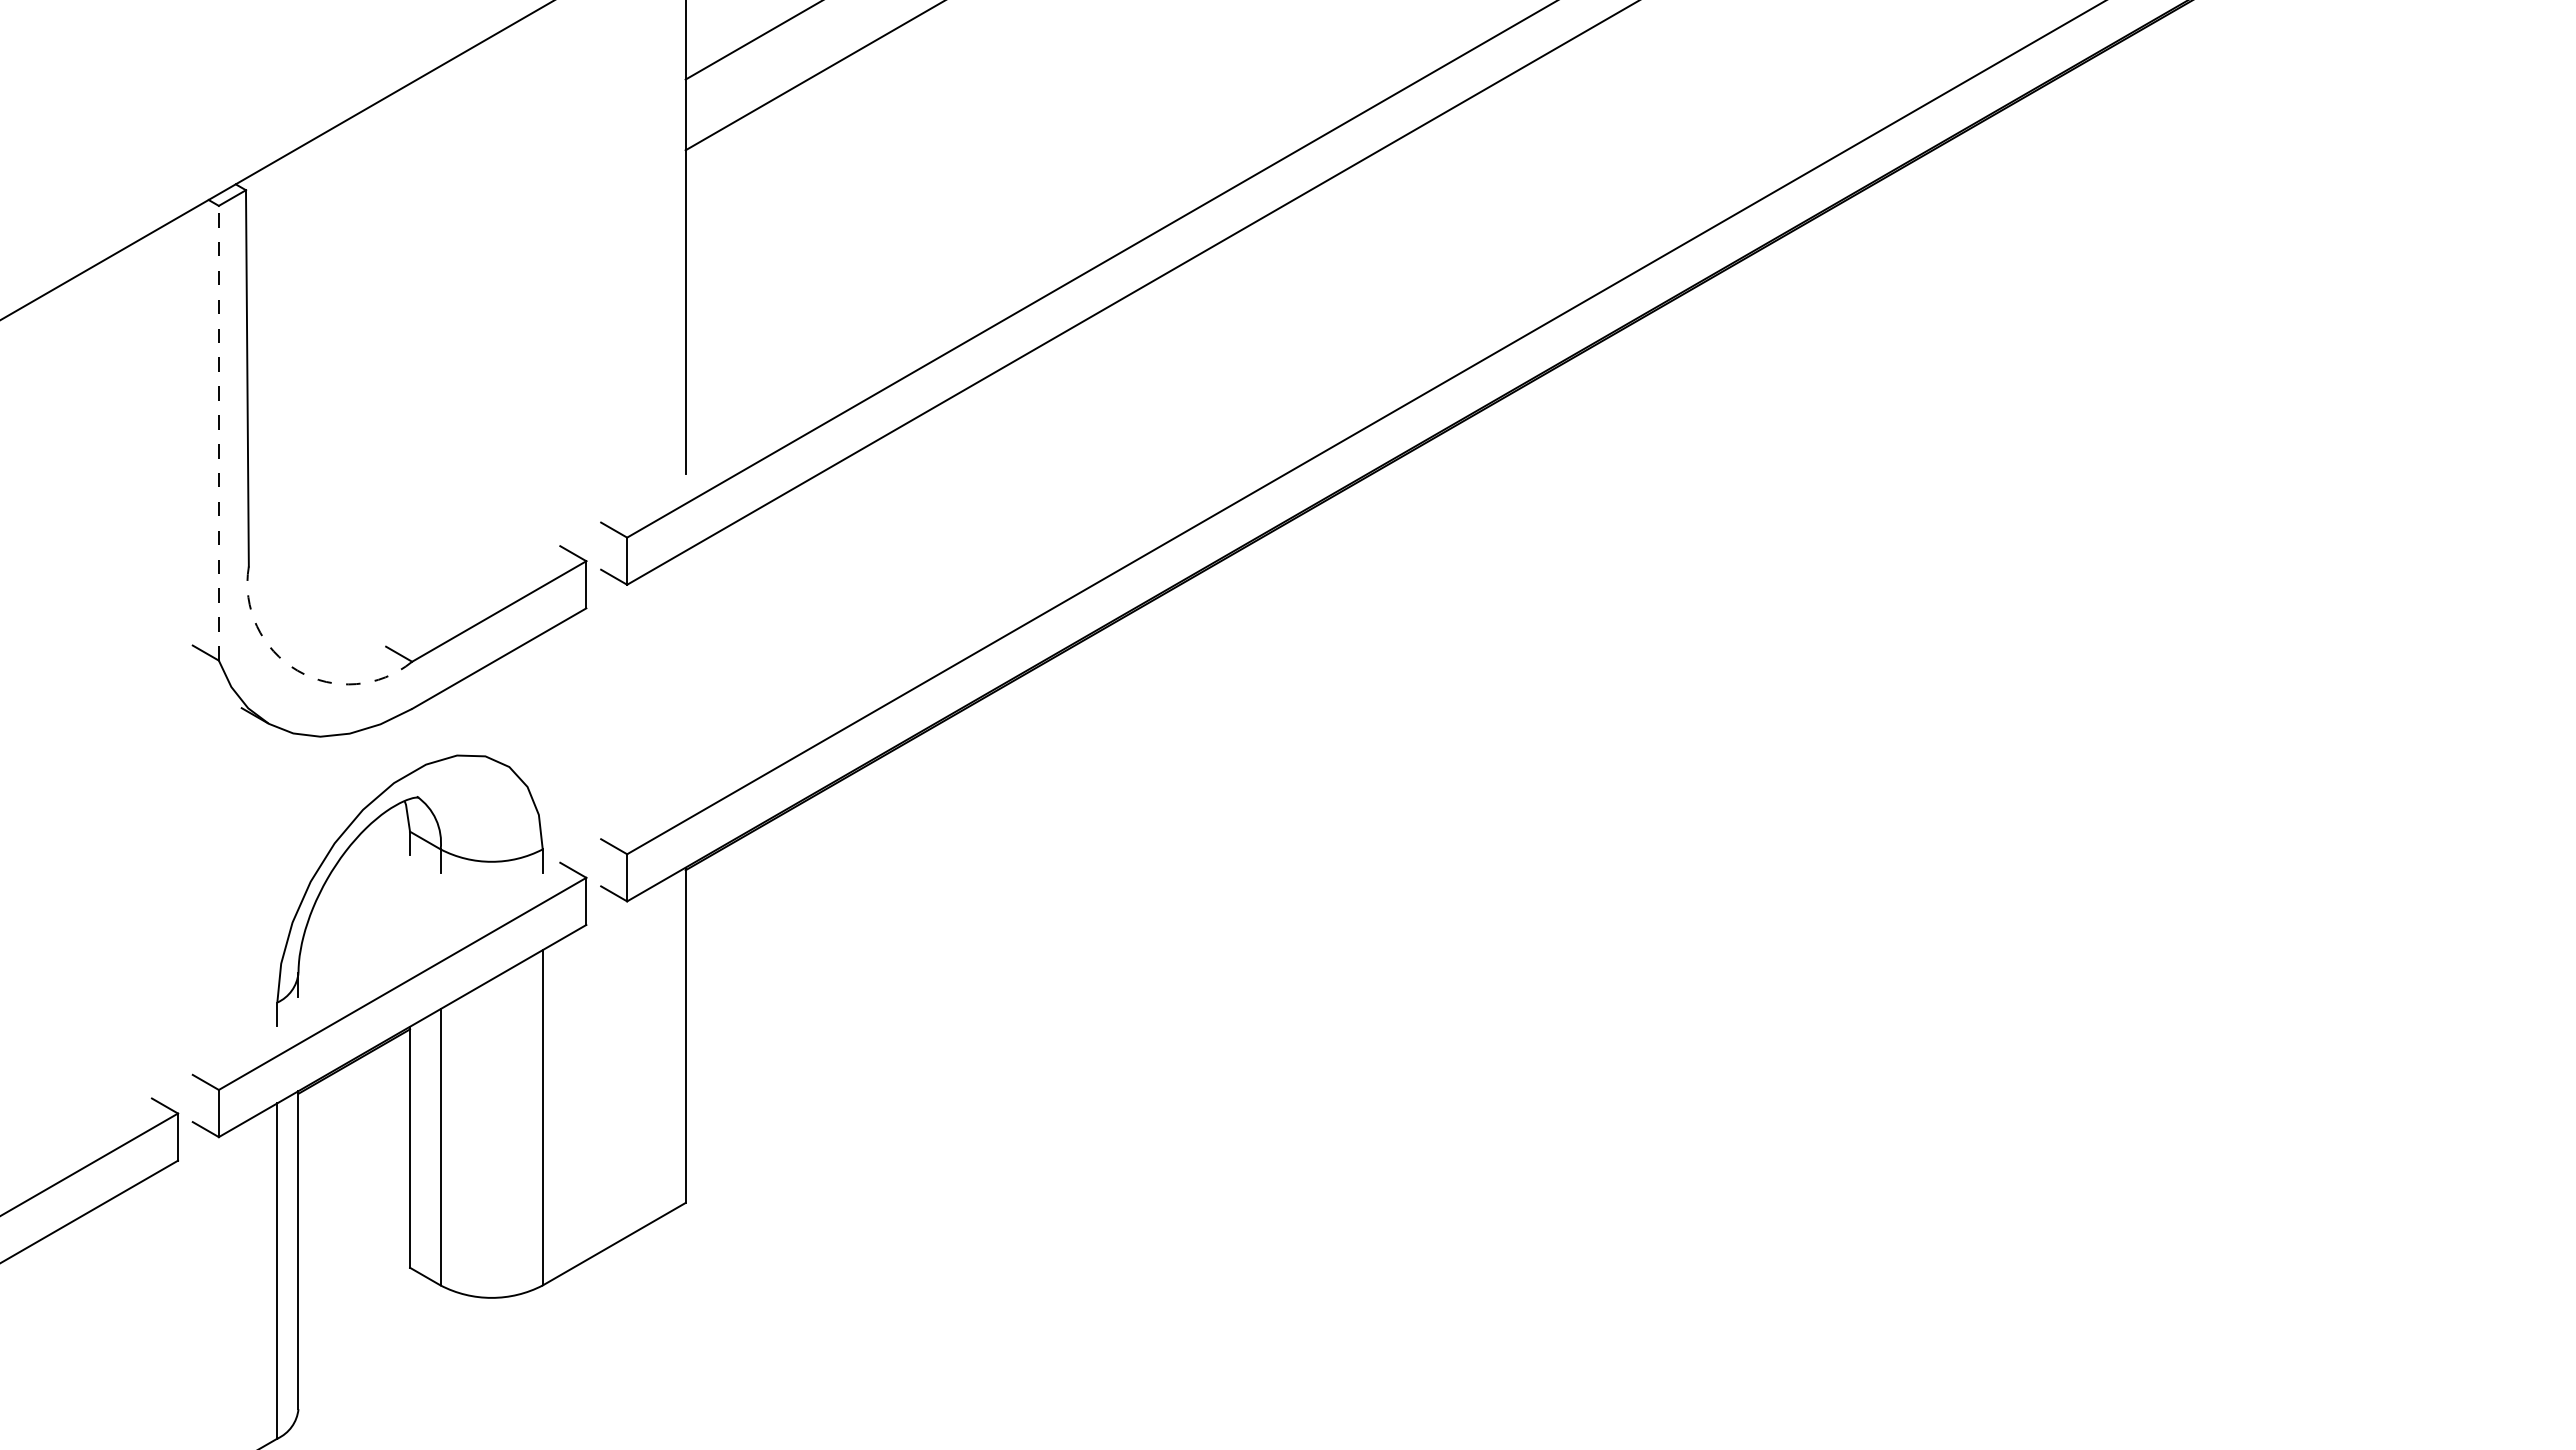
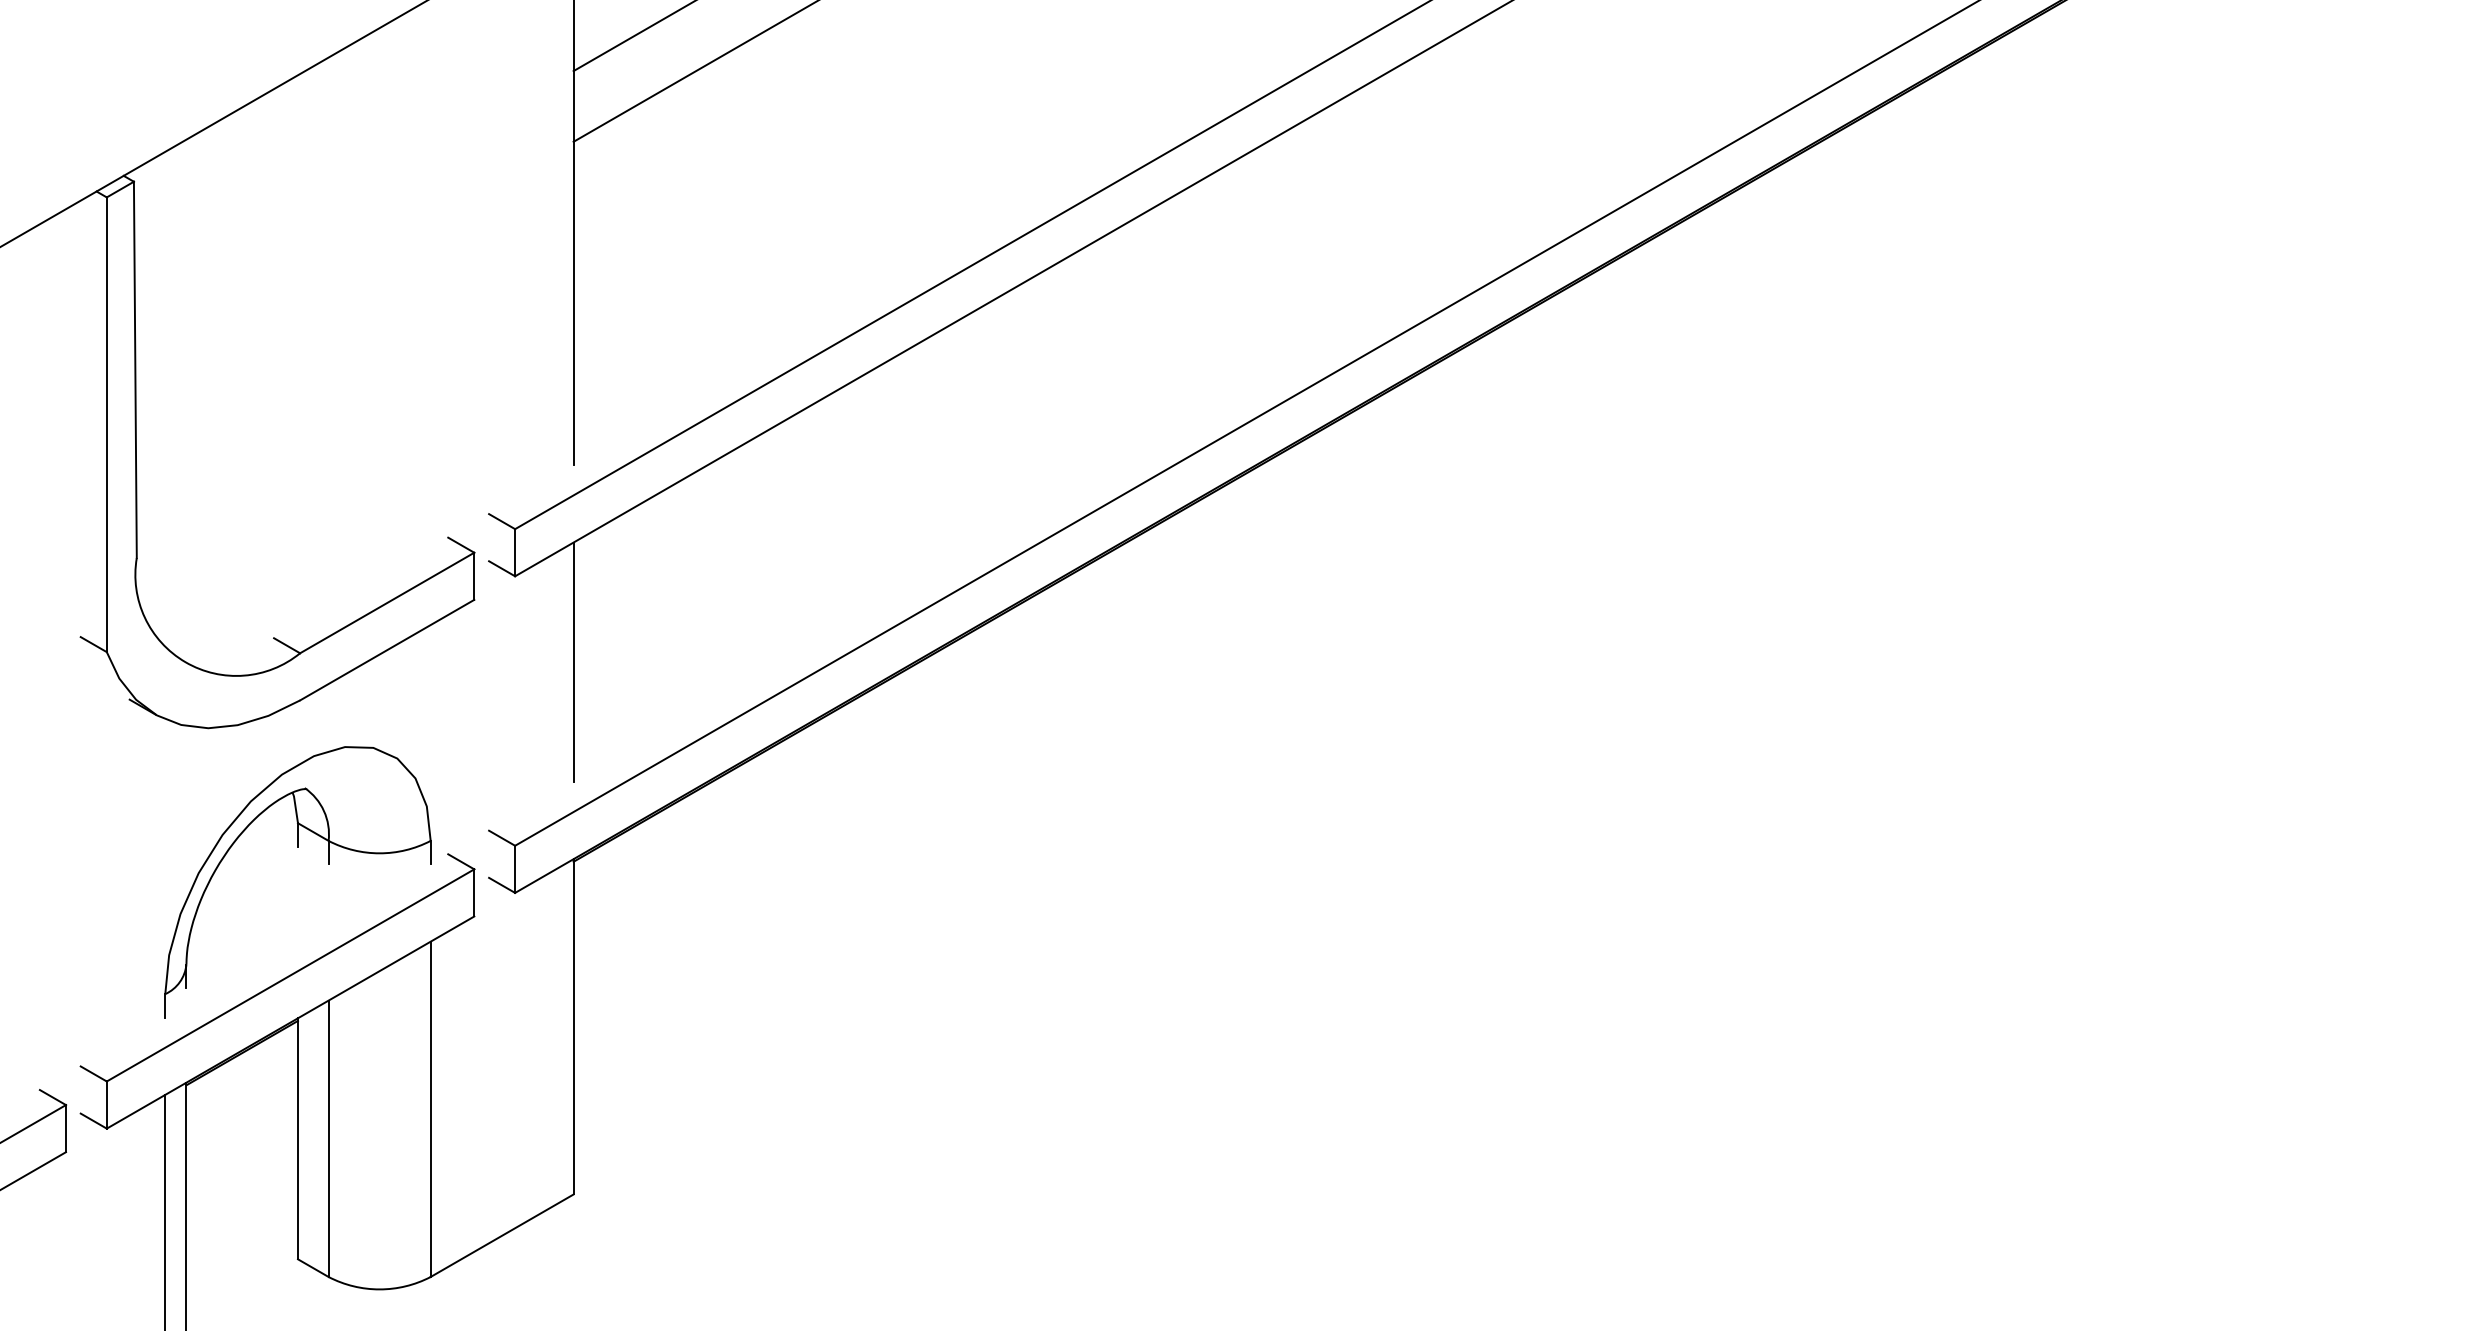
line: (218, 432) -> (106, 424), dashed -> solid
arc: (297, 670) -> (185, 662), dashed -> solid
line: (685, 670) -> (573, 662), added

